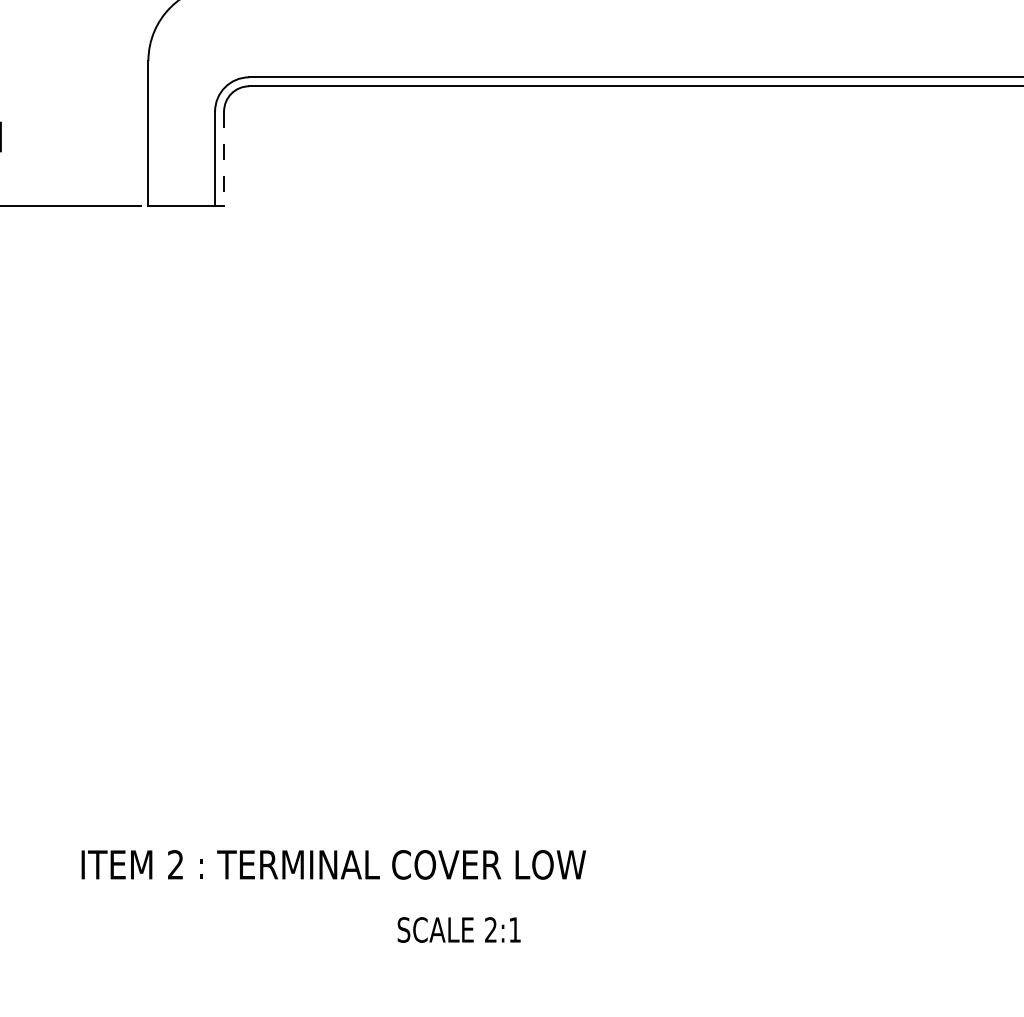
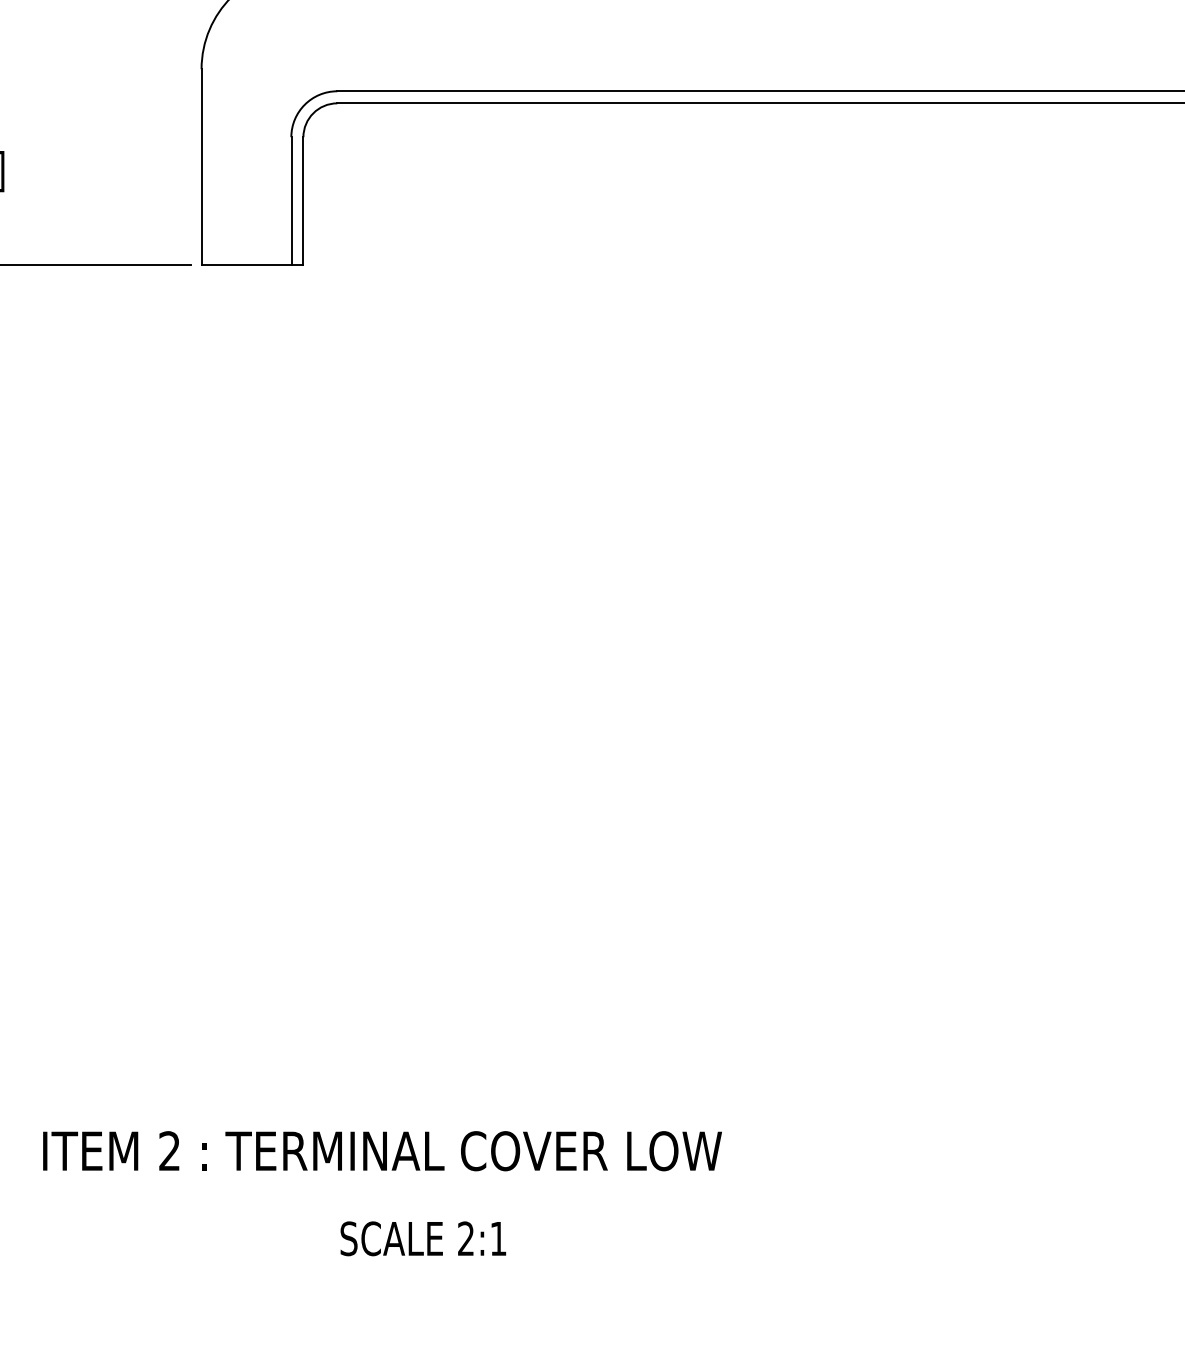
line: (224, 159) -> (303, 201), dashed -> solid
text: (333, 864) -> (382, 1150), moved
text: (458, 929) -> (422, 1238), moved

